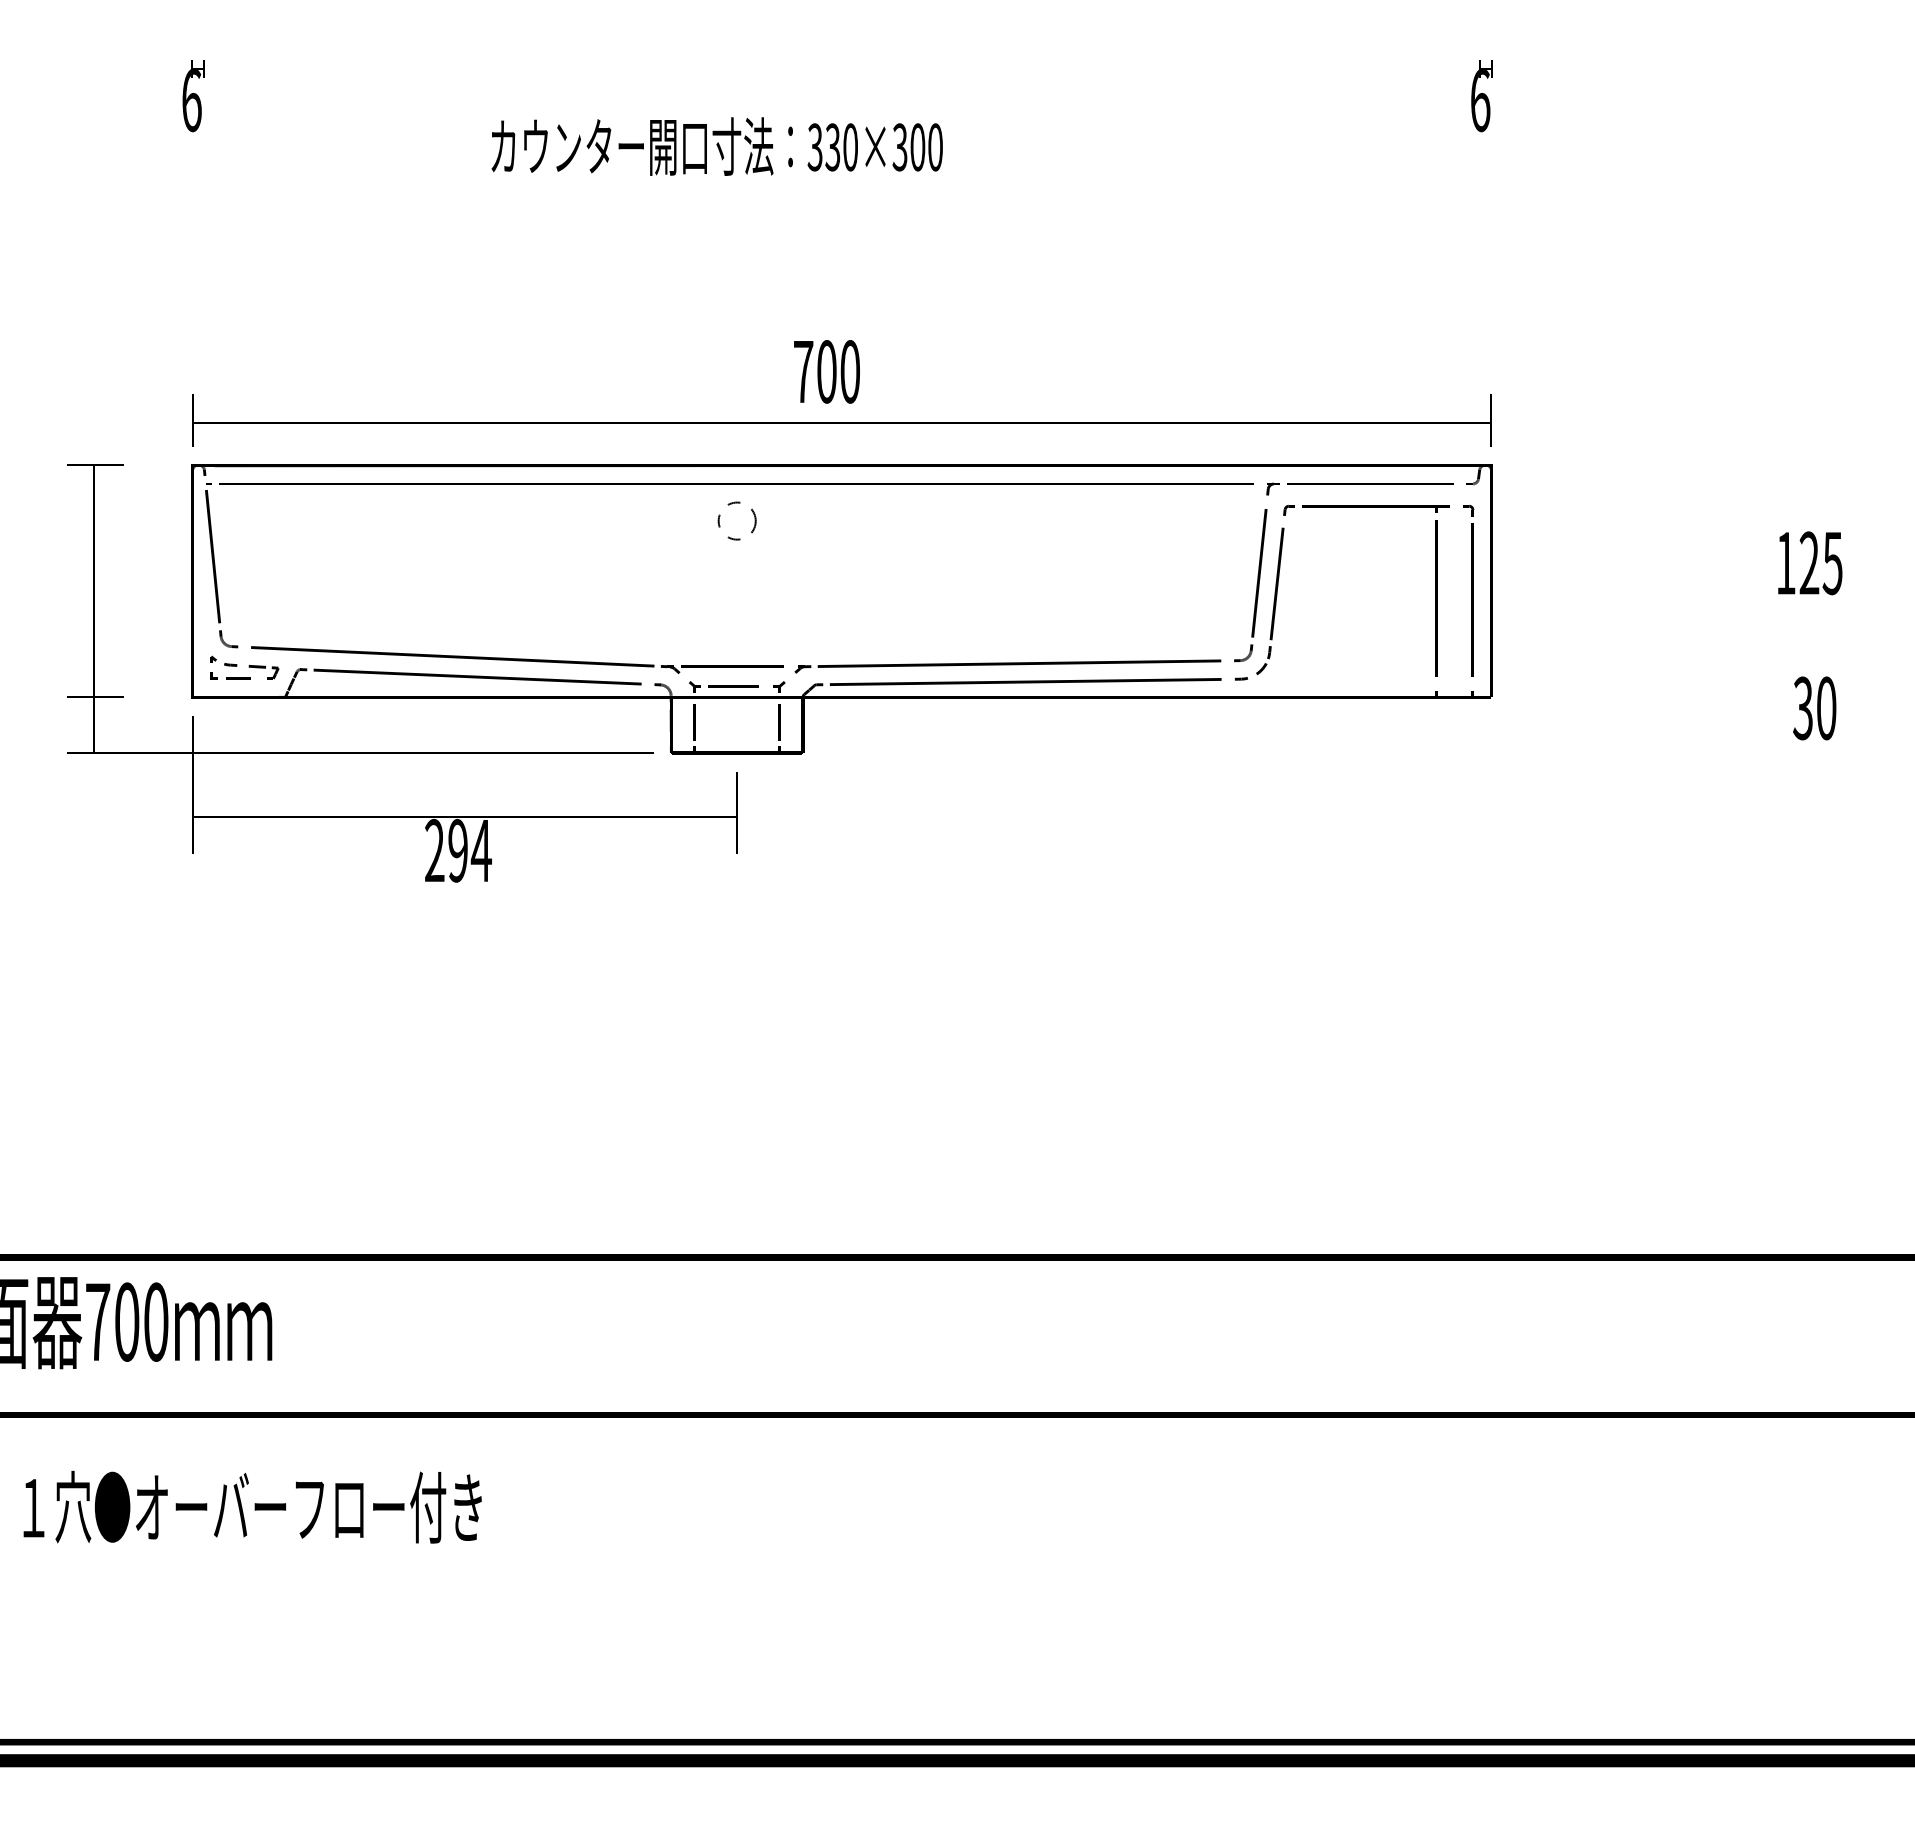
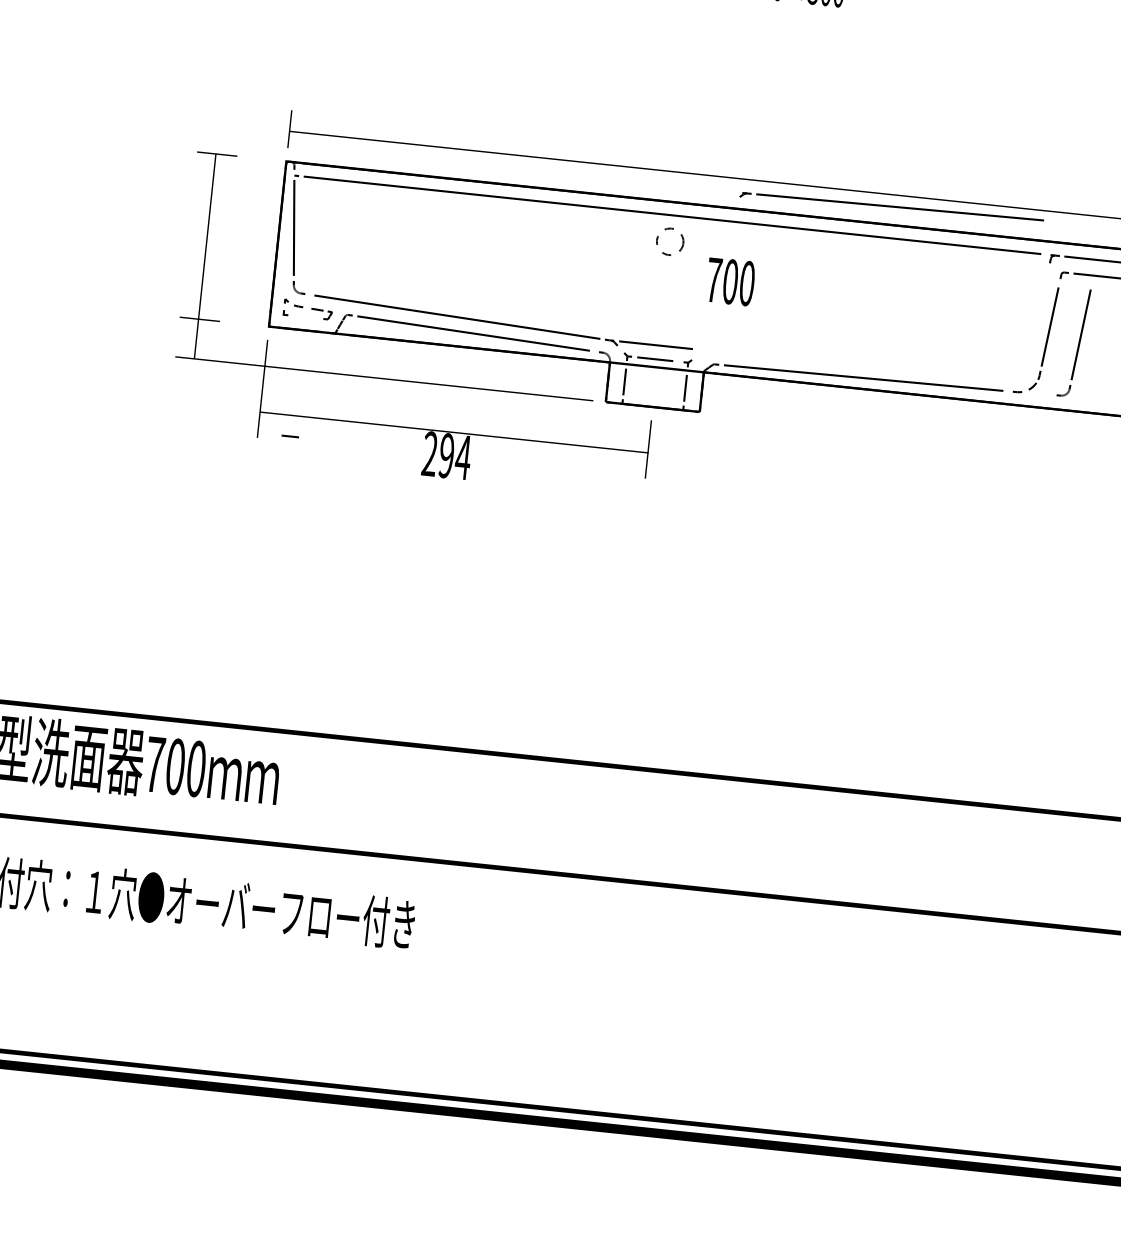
text: (826, 371) -> (730, 281), moved
part: (1250, 585) -> (1073, 342), moved
part: (1007, 666) -> (891, 208), moved
line: (238, 678) -> (290, 436), moved

